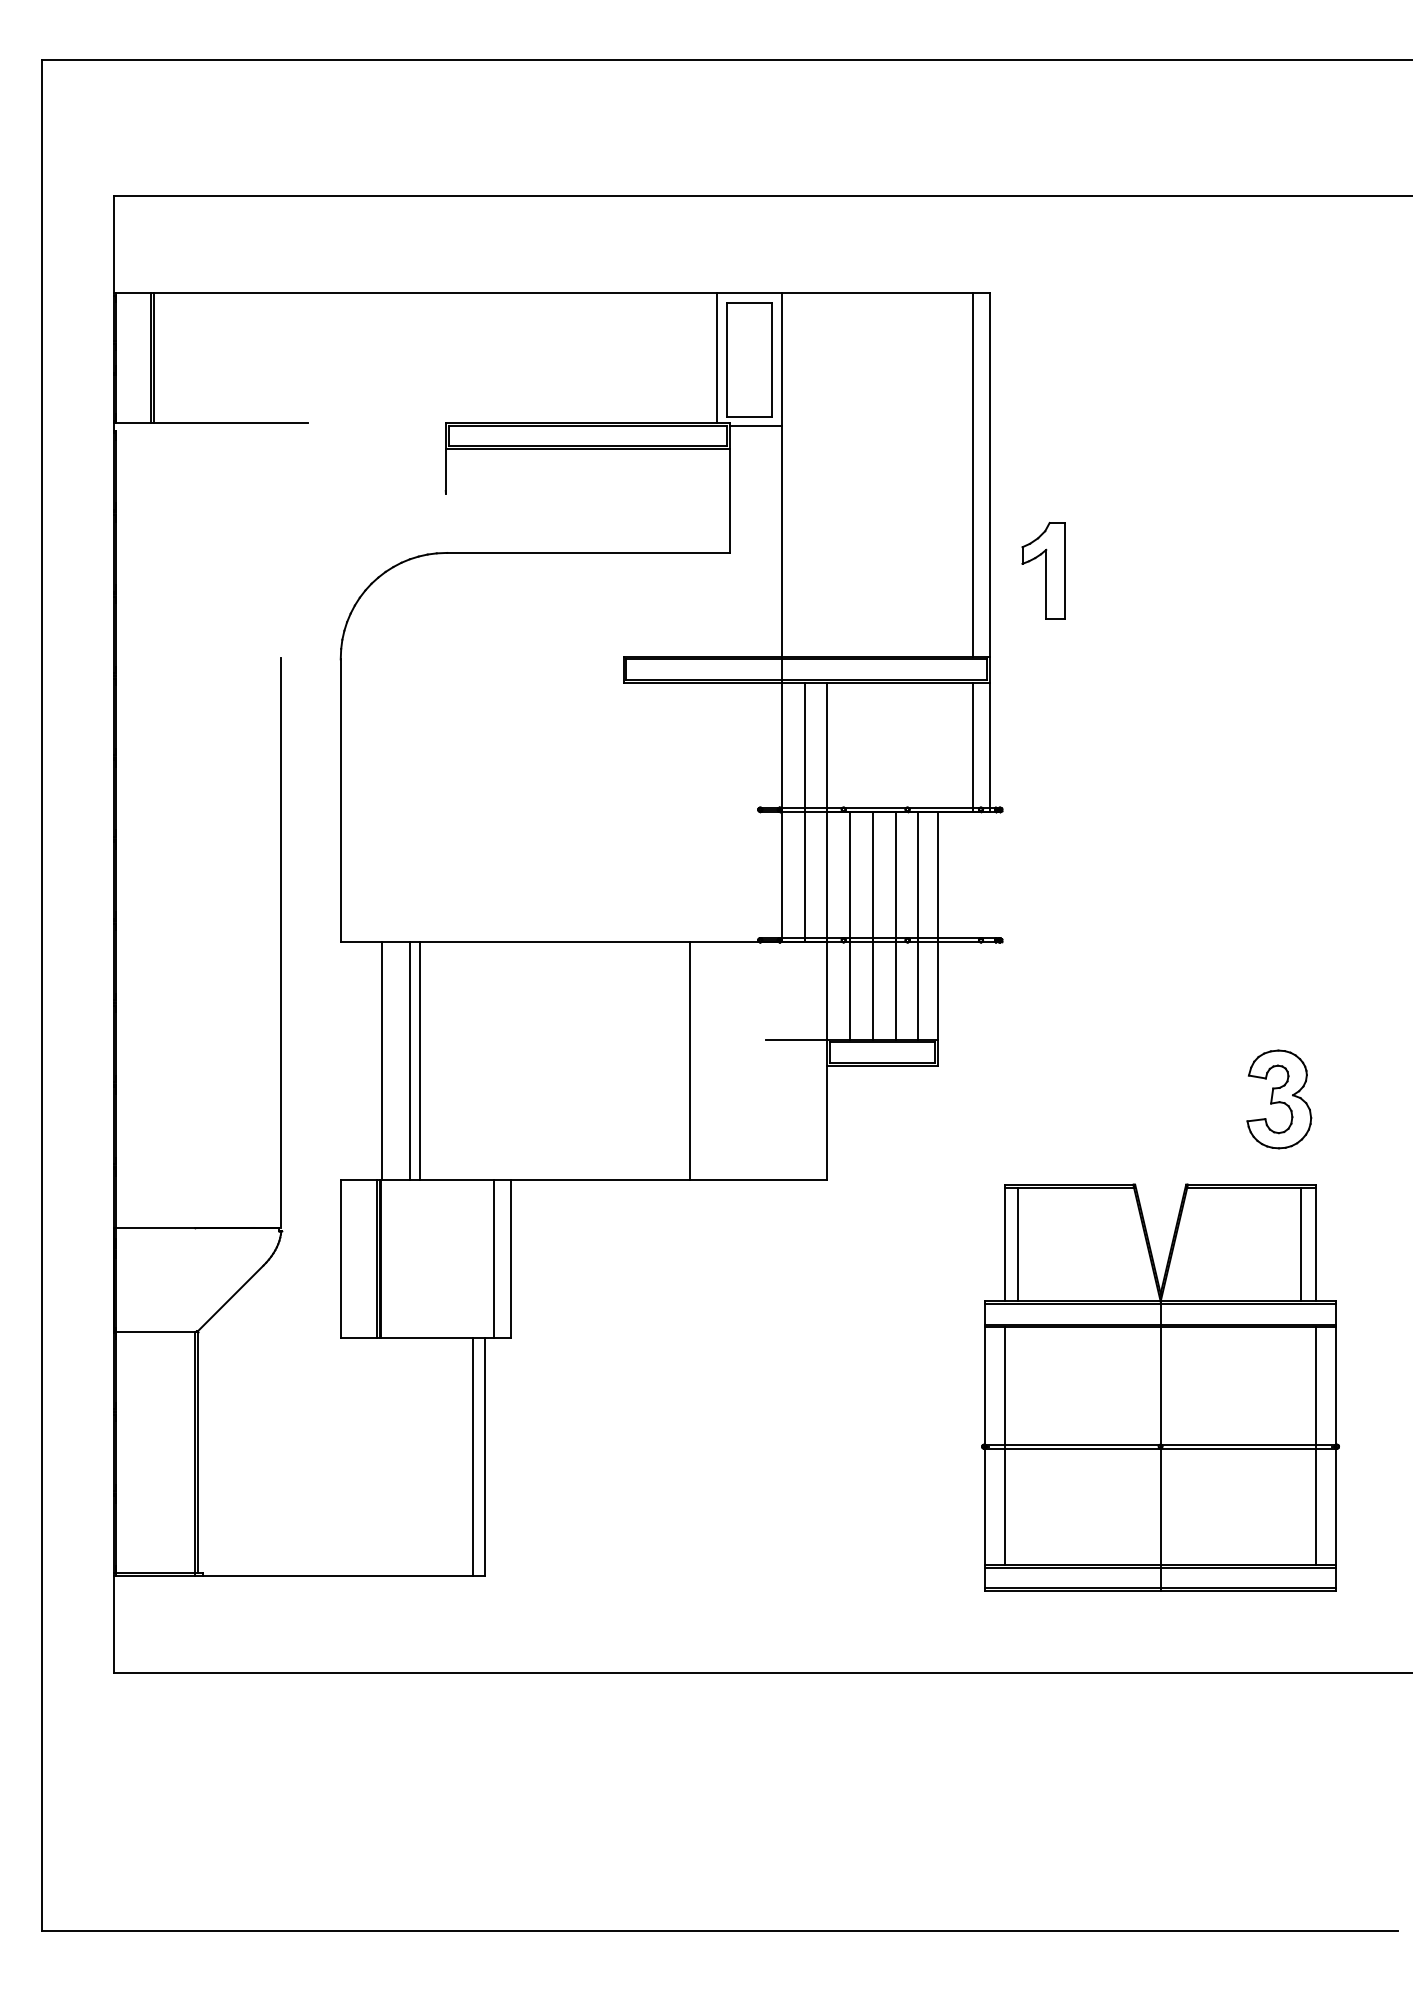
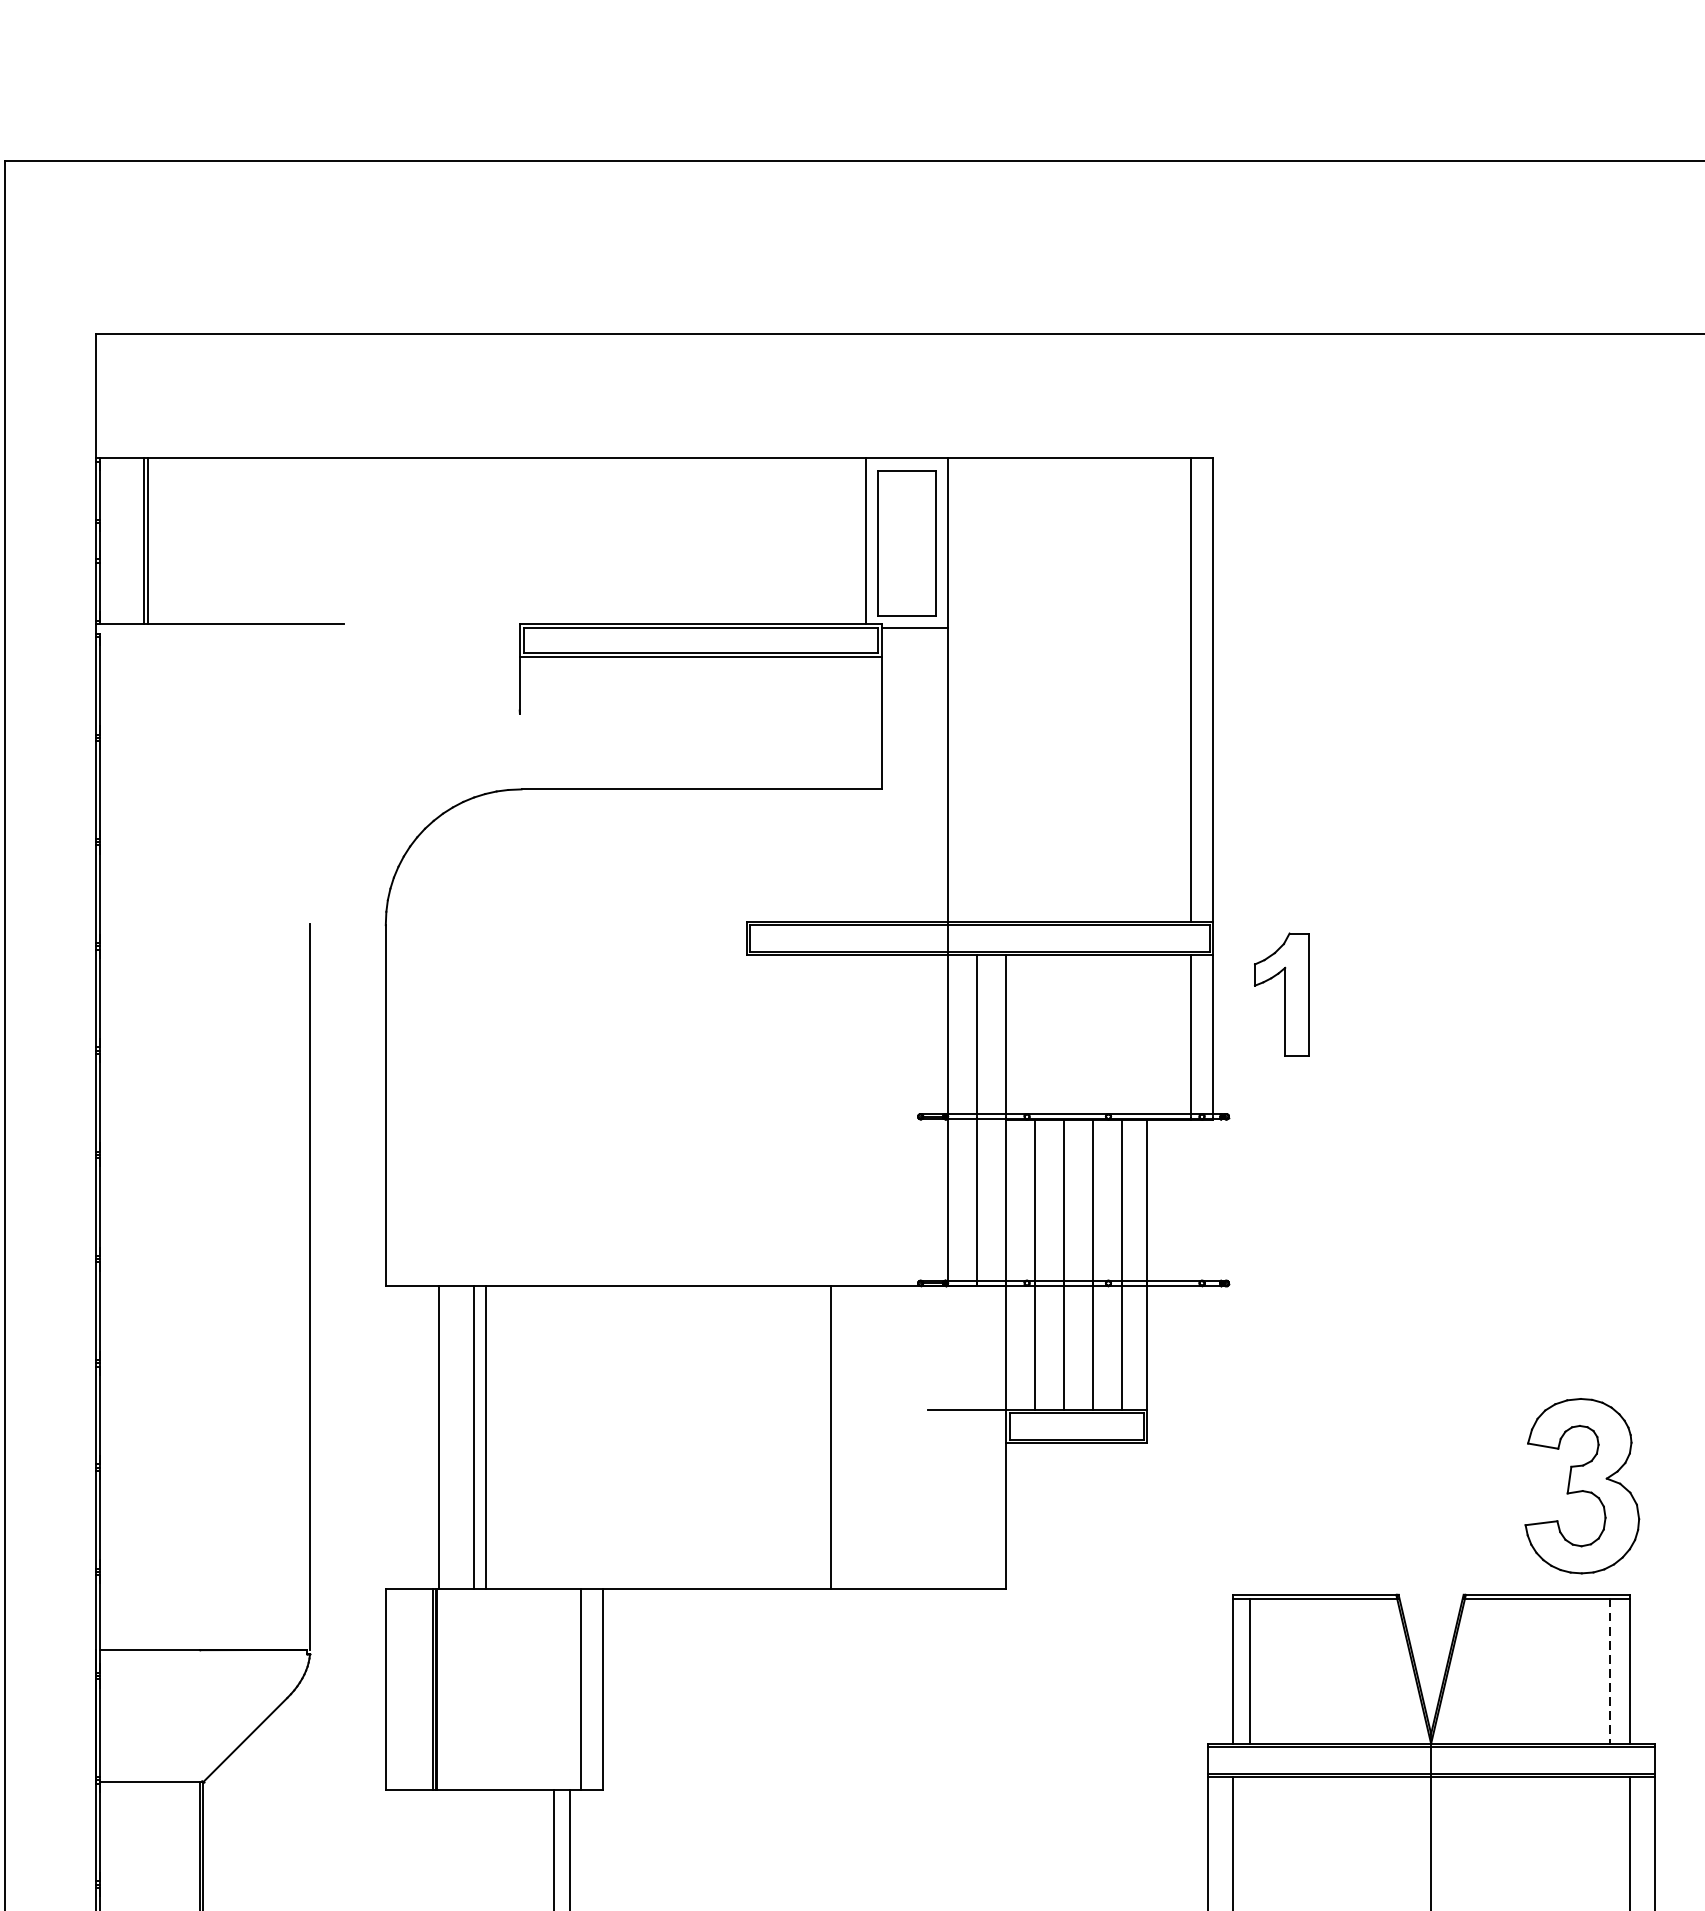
part: (1043, 570) -> (1281, 994), moved
part: (1279, 1099) -> (1582, 1486), size x1.4
line: (1300, 1244) -> (1609, 1671), solid -> dashed

